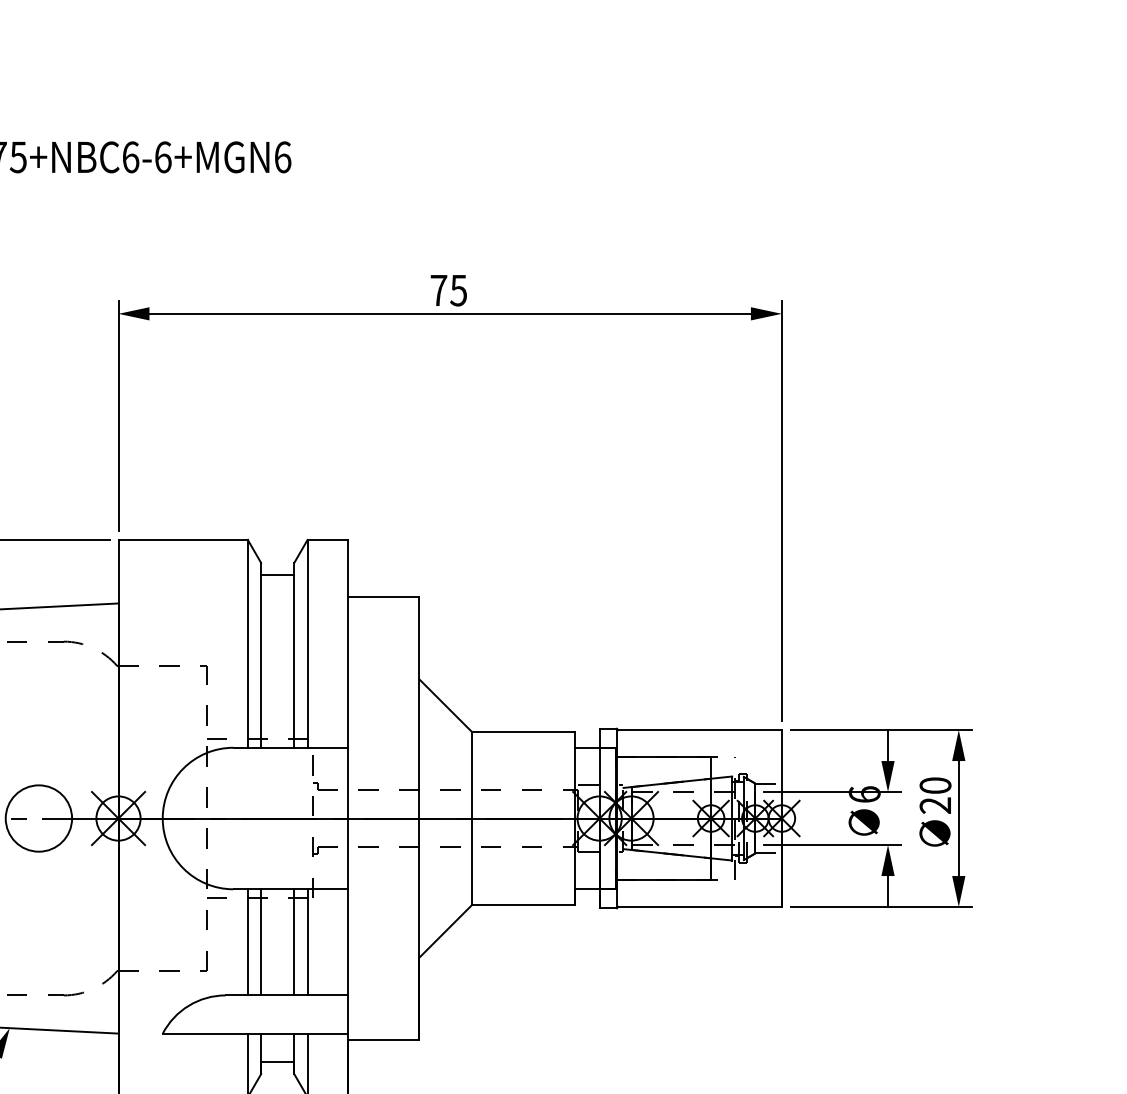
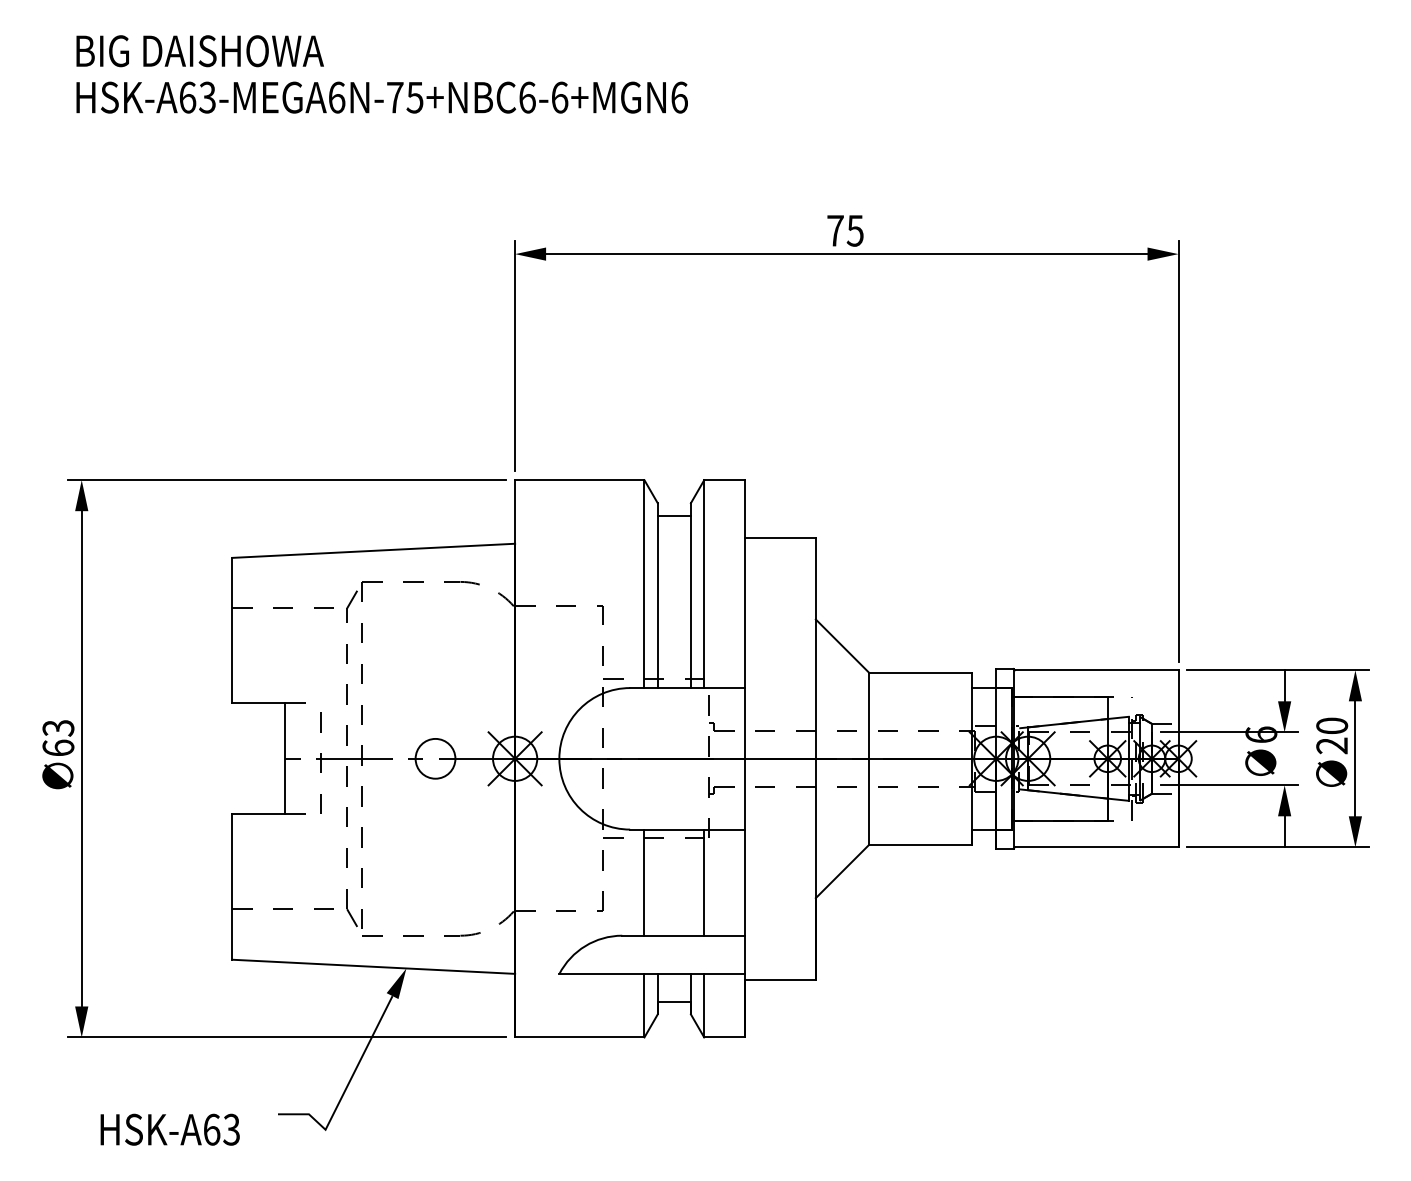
circle: (38, 818) -> (435, 758), size x0.6
line: (260, 942) -> (657, 882), removed
line: (293, 942) -> (690, 882), removed

